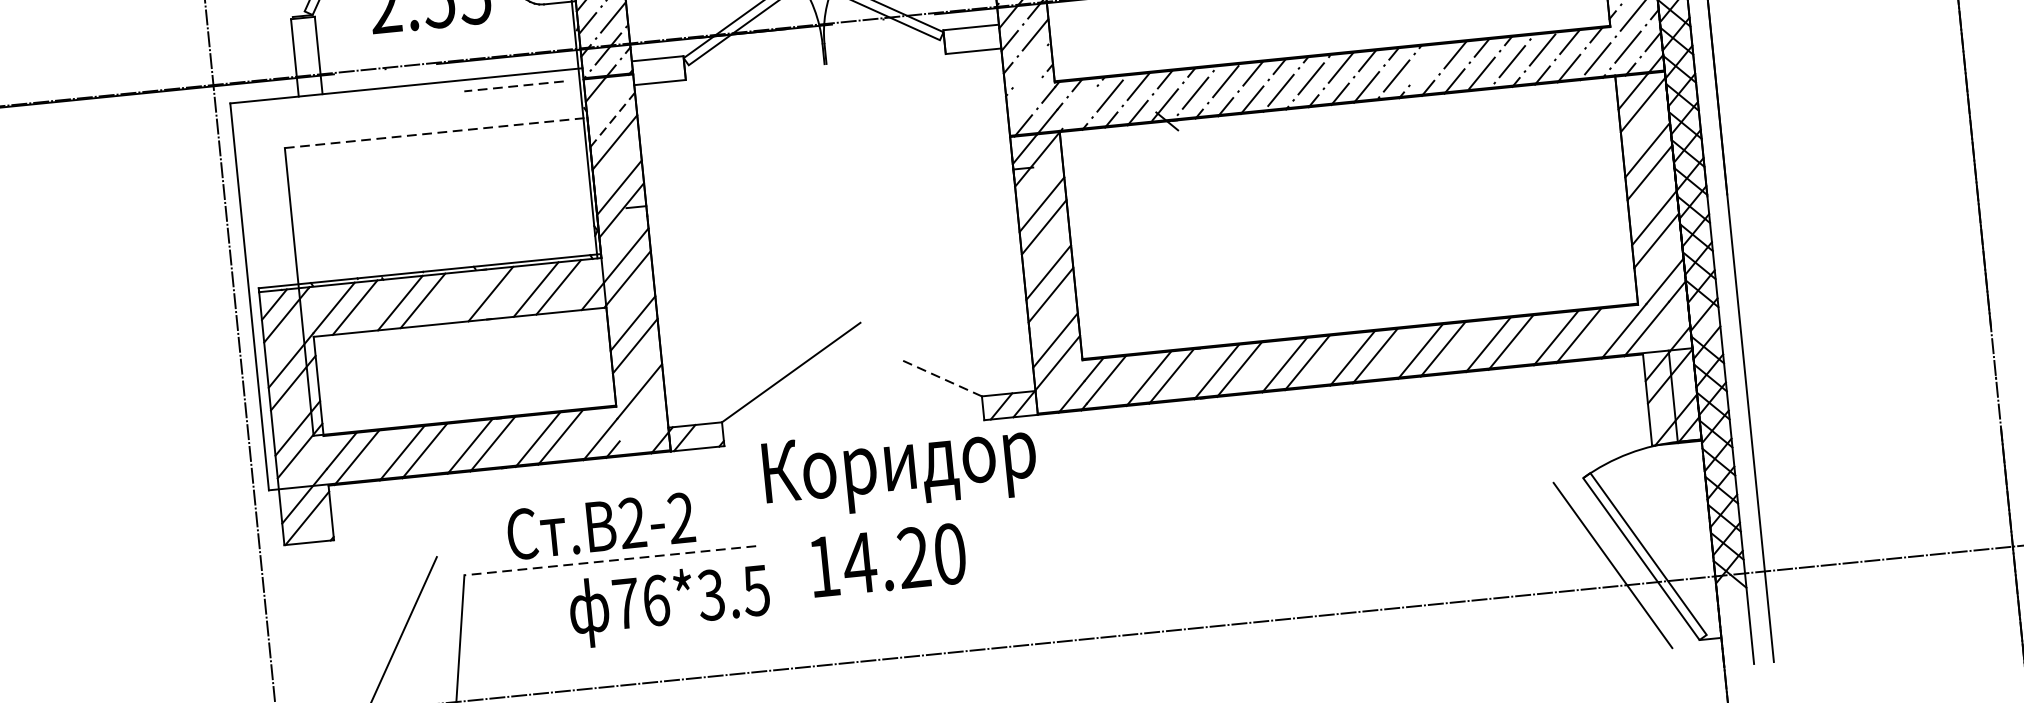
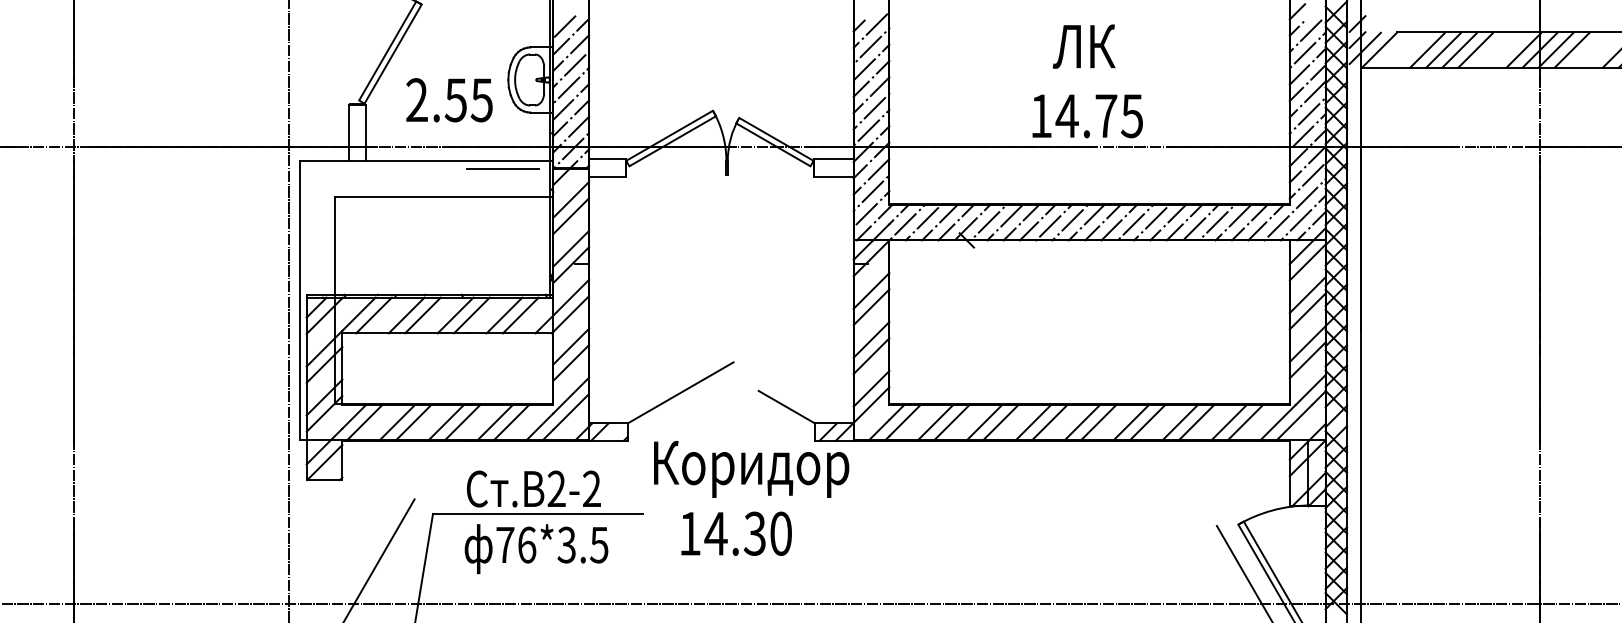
line: (1427, 64) -> (1156, 218), added
line: (1029, 66) -> (872, 191), added
line: (514, 85) -> (503, 168), dashed -> solid
line: (1024, 99) -> (866, 214), added
line: (1079, 107) -> (905, 224), added
line: (613, 119) -> (571, 199), dashed -> solid
line: (436, 132) -> (444, 196), dashed -> solid
line: (468, 296) -> (455, 315), added
line: (940, 378) -> (786, 407), dashed -> solid
line: (642, 413) -> (571, 411), added
text: (913, 557) -> (754, 533), 14.20 -> 14.30
line: (609, 561) -> (537, 514), dashed -> solid
text: (669, 605) -> (536, 549), moved

